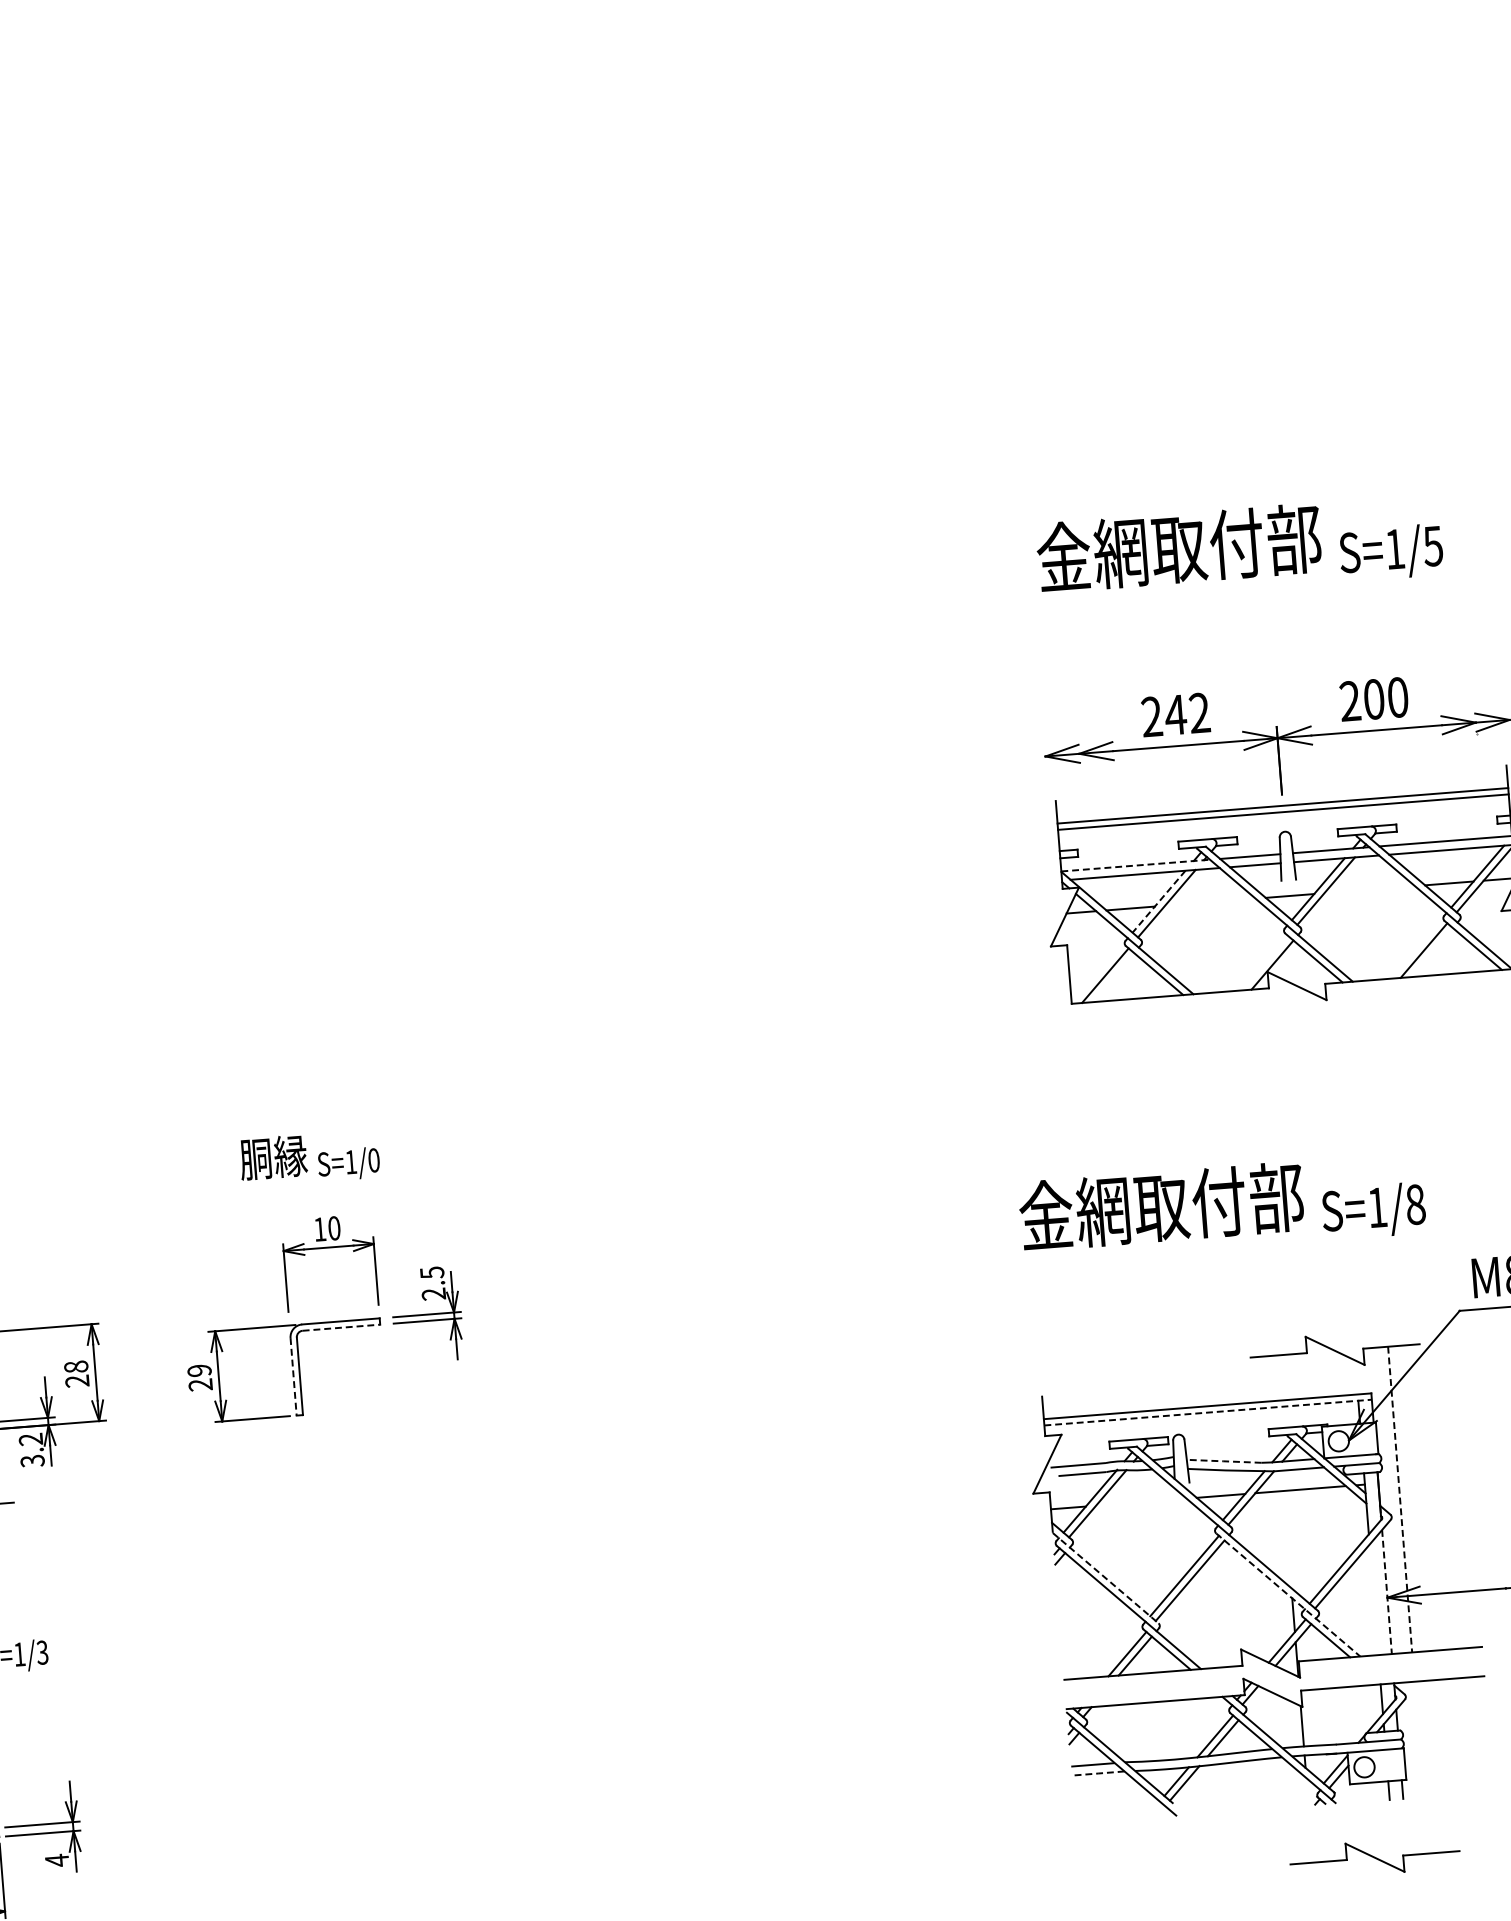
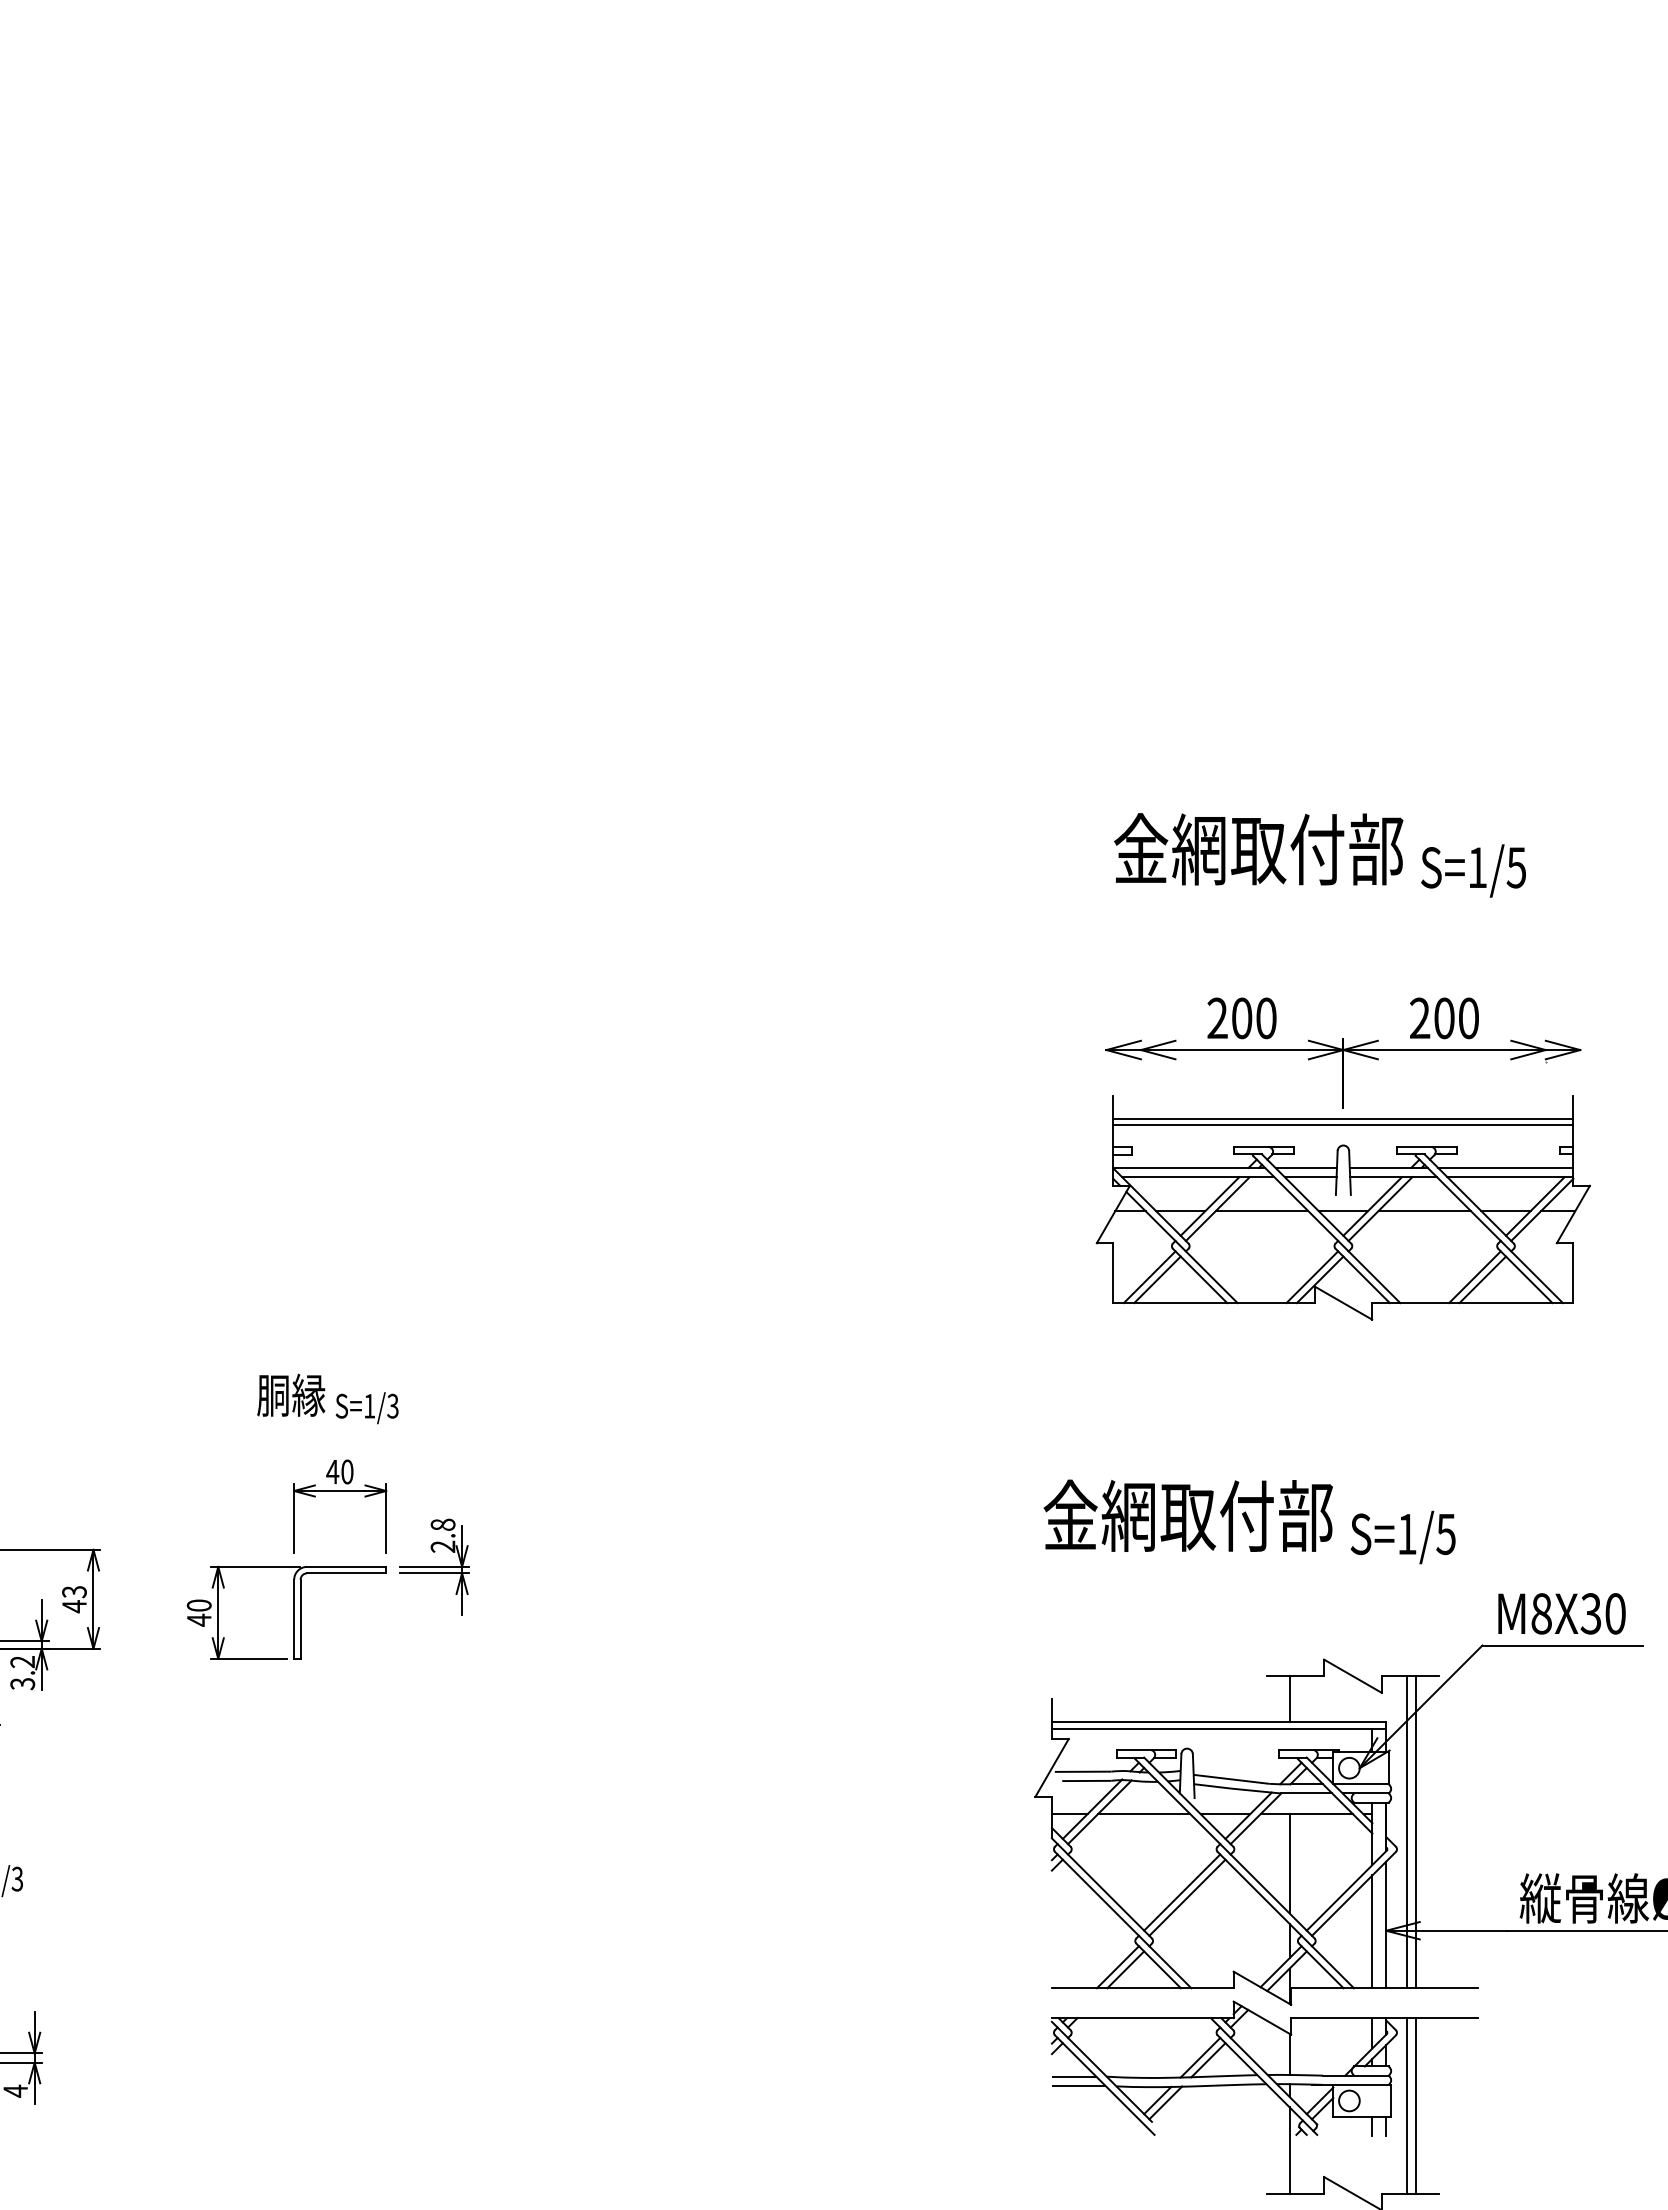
text: (1187, 714) -> (1253, 1018), 242 -> 200
line: (1135, 865) -> (1189, 1167), dashed -> solid
line: (1369, 890) -> (1424, 1211), added
line: (1158, 901) -> (1209, 1206), dashed -> solid
line: (1209, 902) -> (1261, 1211), added
line: (1431, 952) -> (1482, 1279), added
line: (1264, 963) -> (1312, 1277), added
line: (1113, 977) -> (1157, 1279), added
text: (373, 1160) -> (392, 1406), S=1/0 -> S=1/3
text: (1414, 1204) -> (1445, 1534), S=1/8 -> S=1/5
text: (319, 1230) -> (332, 1472), 10 -> 40
text: (431, 1272) -> (442, 1524), 2.5 -> 2.8
line: (341, 1327) -> (346, 1573), dashed -> solid
text: (76, 1374) -> (74, 1599), 28 -> 43
line: (293, 1376) -> (294, 1619), dashed -> solid
text: (199, 1377) -> (198, 1612), 29 -> 40
line: (1274, 1378) -> (1289, 1699), added
line: (1208, 1412) -> (1219, 1728), dashed -> solid
line: (1223, 1461) -> (1230, 1779), dashed -> solid
line: (1399, 1499) -> (1406, 1832), dashed -> solid
line: (1409, 1499) -> (1416, 1832), added
line: (1140, 1502) -> (1143, 1814), added
line: (1287, 1539) -> (1289, 1863), added
line: (1105, 1578) -> (1101, 1888), dashed -> solid
line: (1387, 1592) -> (1386, 1925), dashed -> solid
line: (1288, 1595) -> (1286, 1920), dashed -> solid
line: (1374, 1599) -> (1372, 1931), added
line: (1430, 1766) -> (1416, 2105), added
line: (1420, 1767) -> (1406, 2105), added
line: (1097, 1774) -> (1078, 2086), dashed -> solid
line: (1309, 1820) -> (1289, 2150), added

